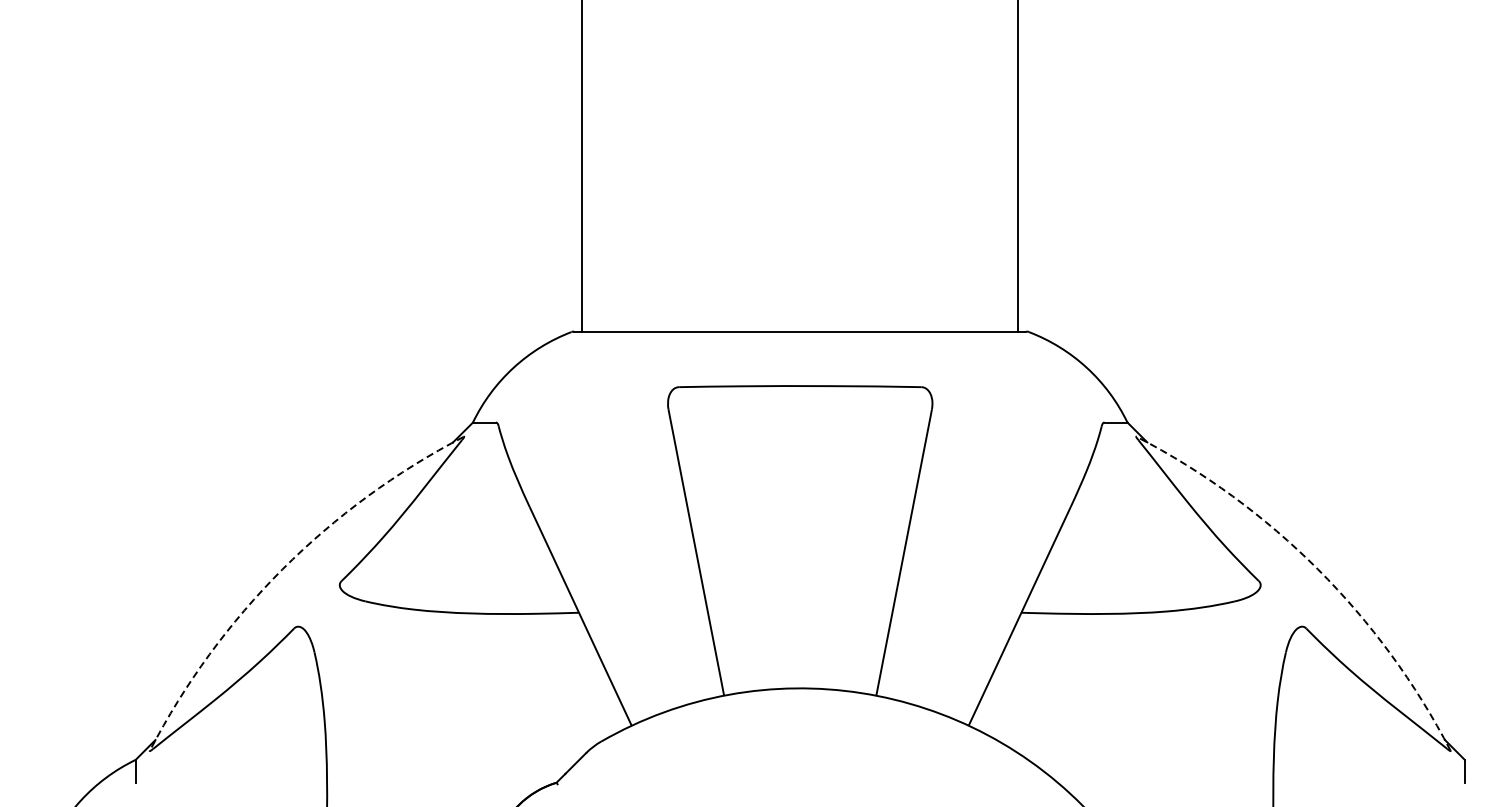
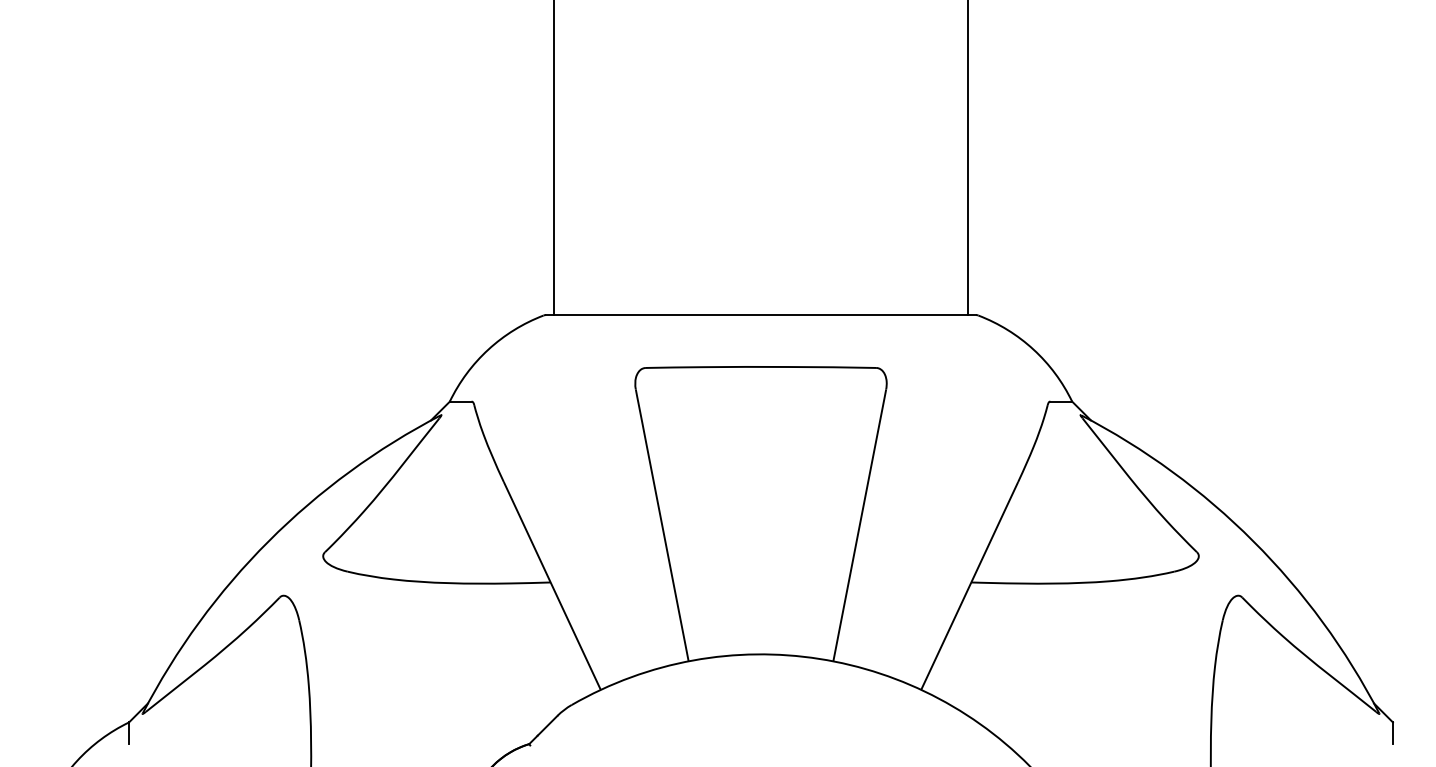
arc: (282, 569) -> (268, 541), dashed -> solid
arc: (1318, 569) -> (1253, 541), dashed -> solid

